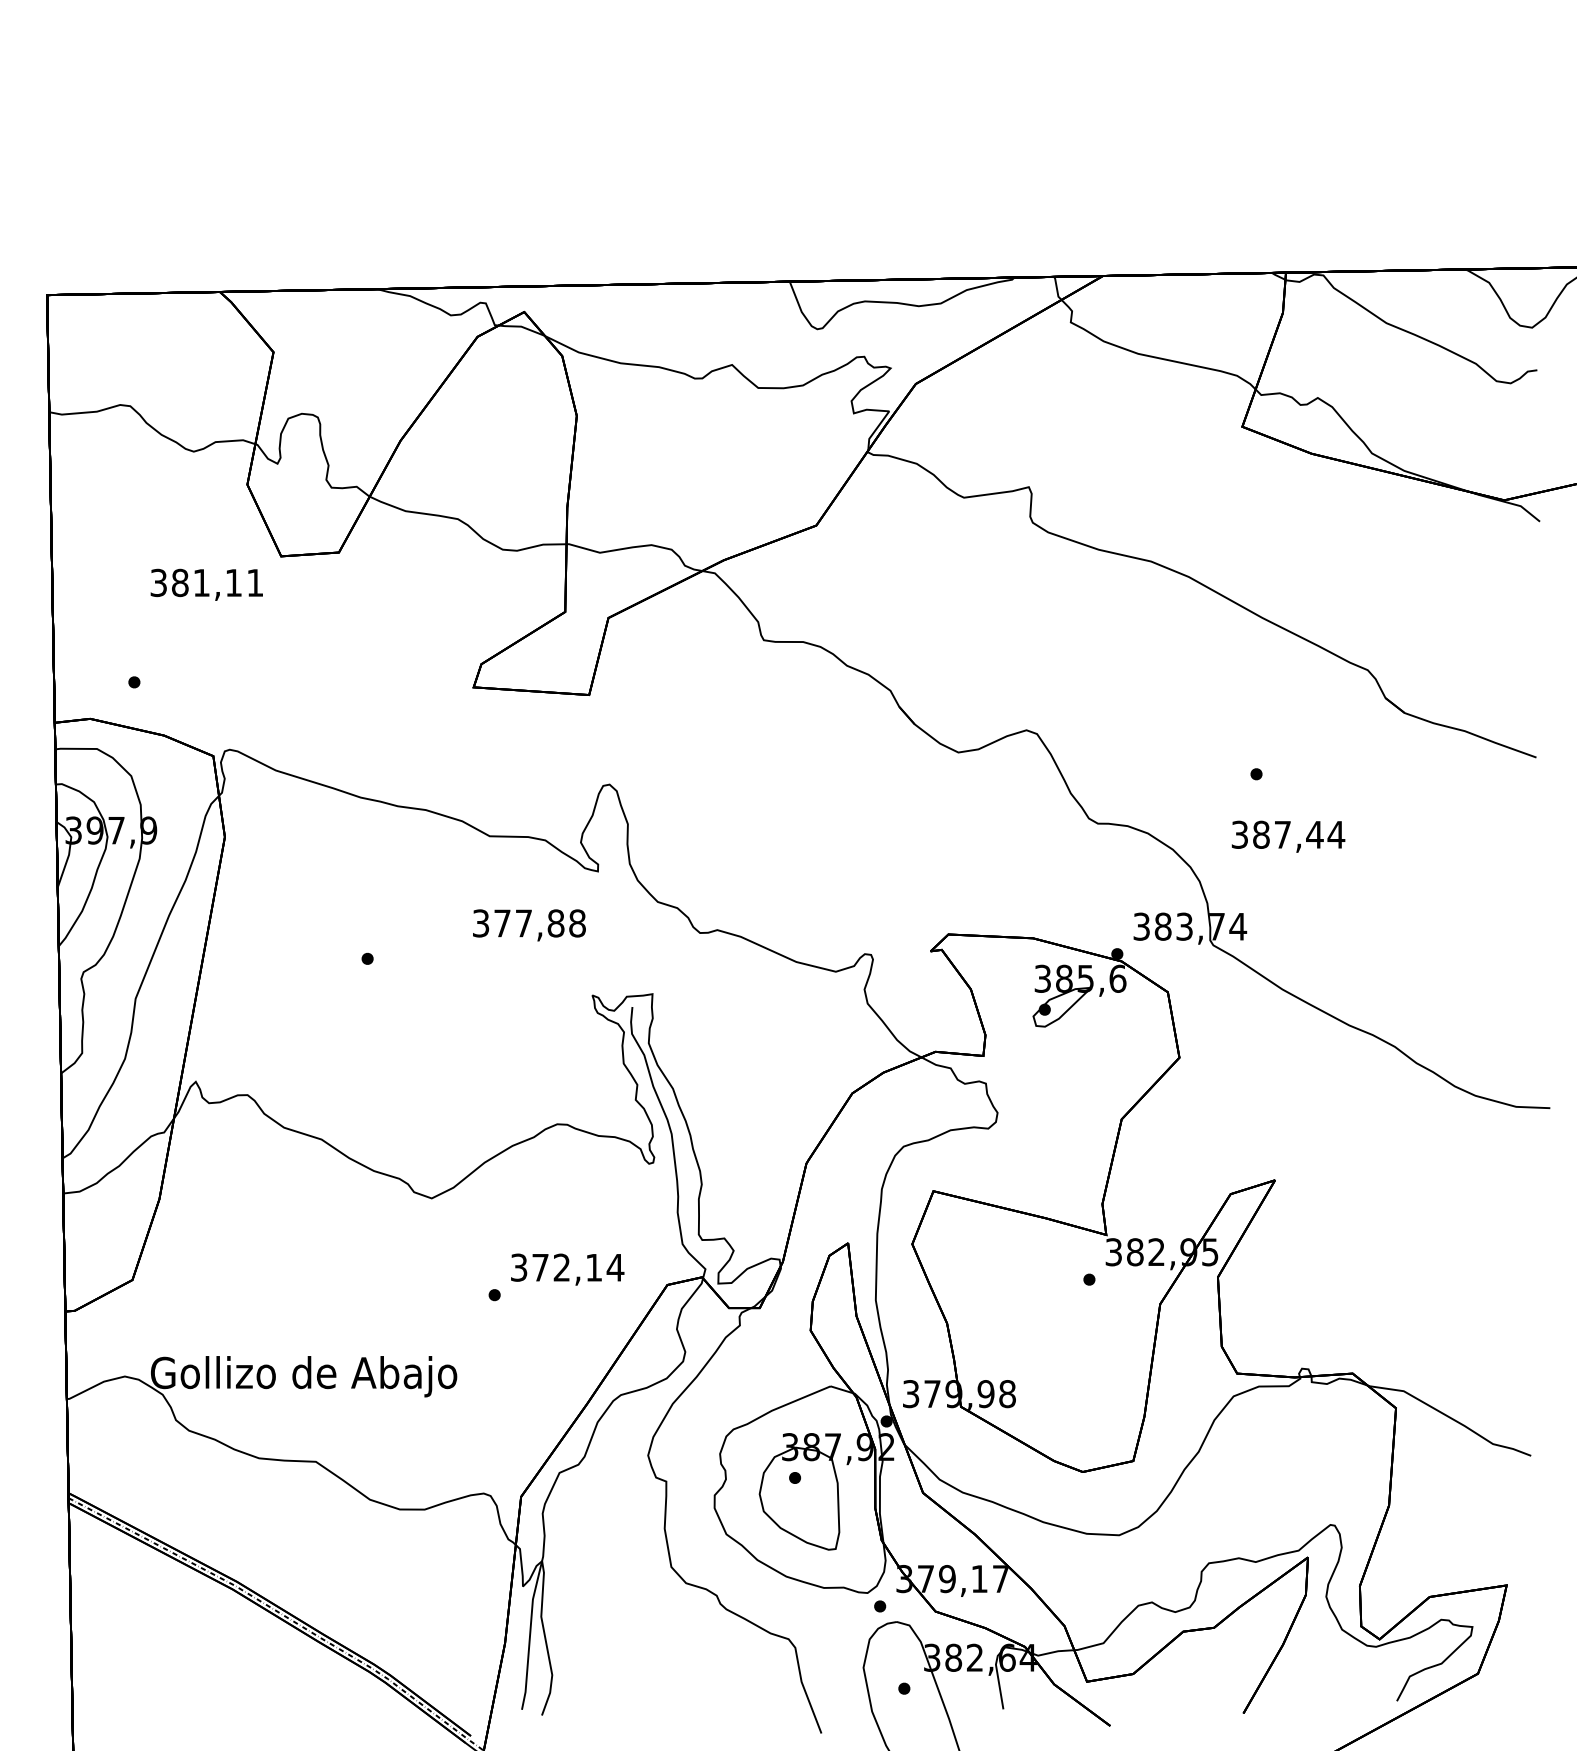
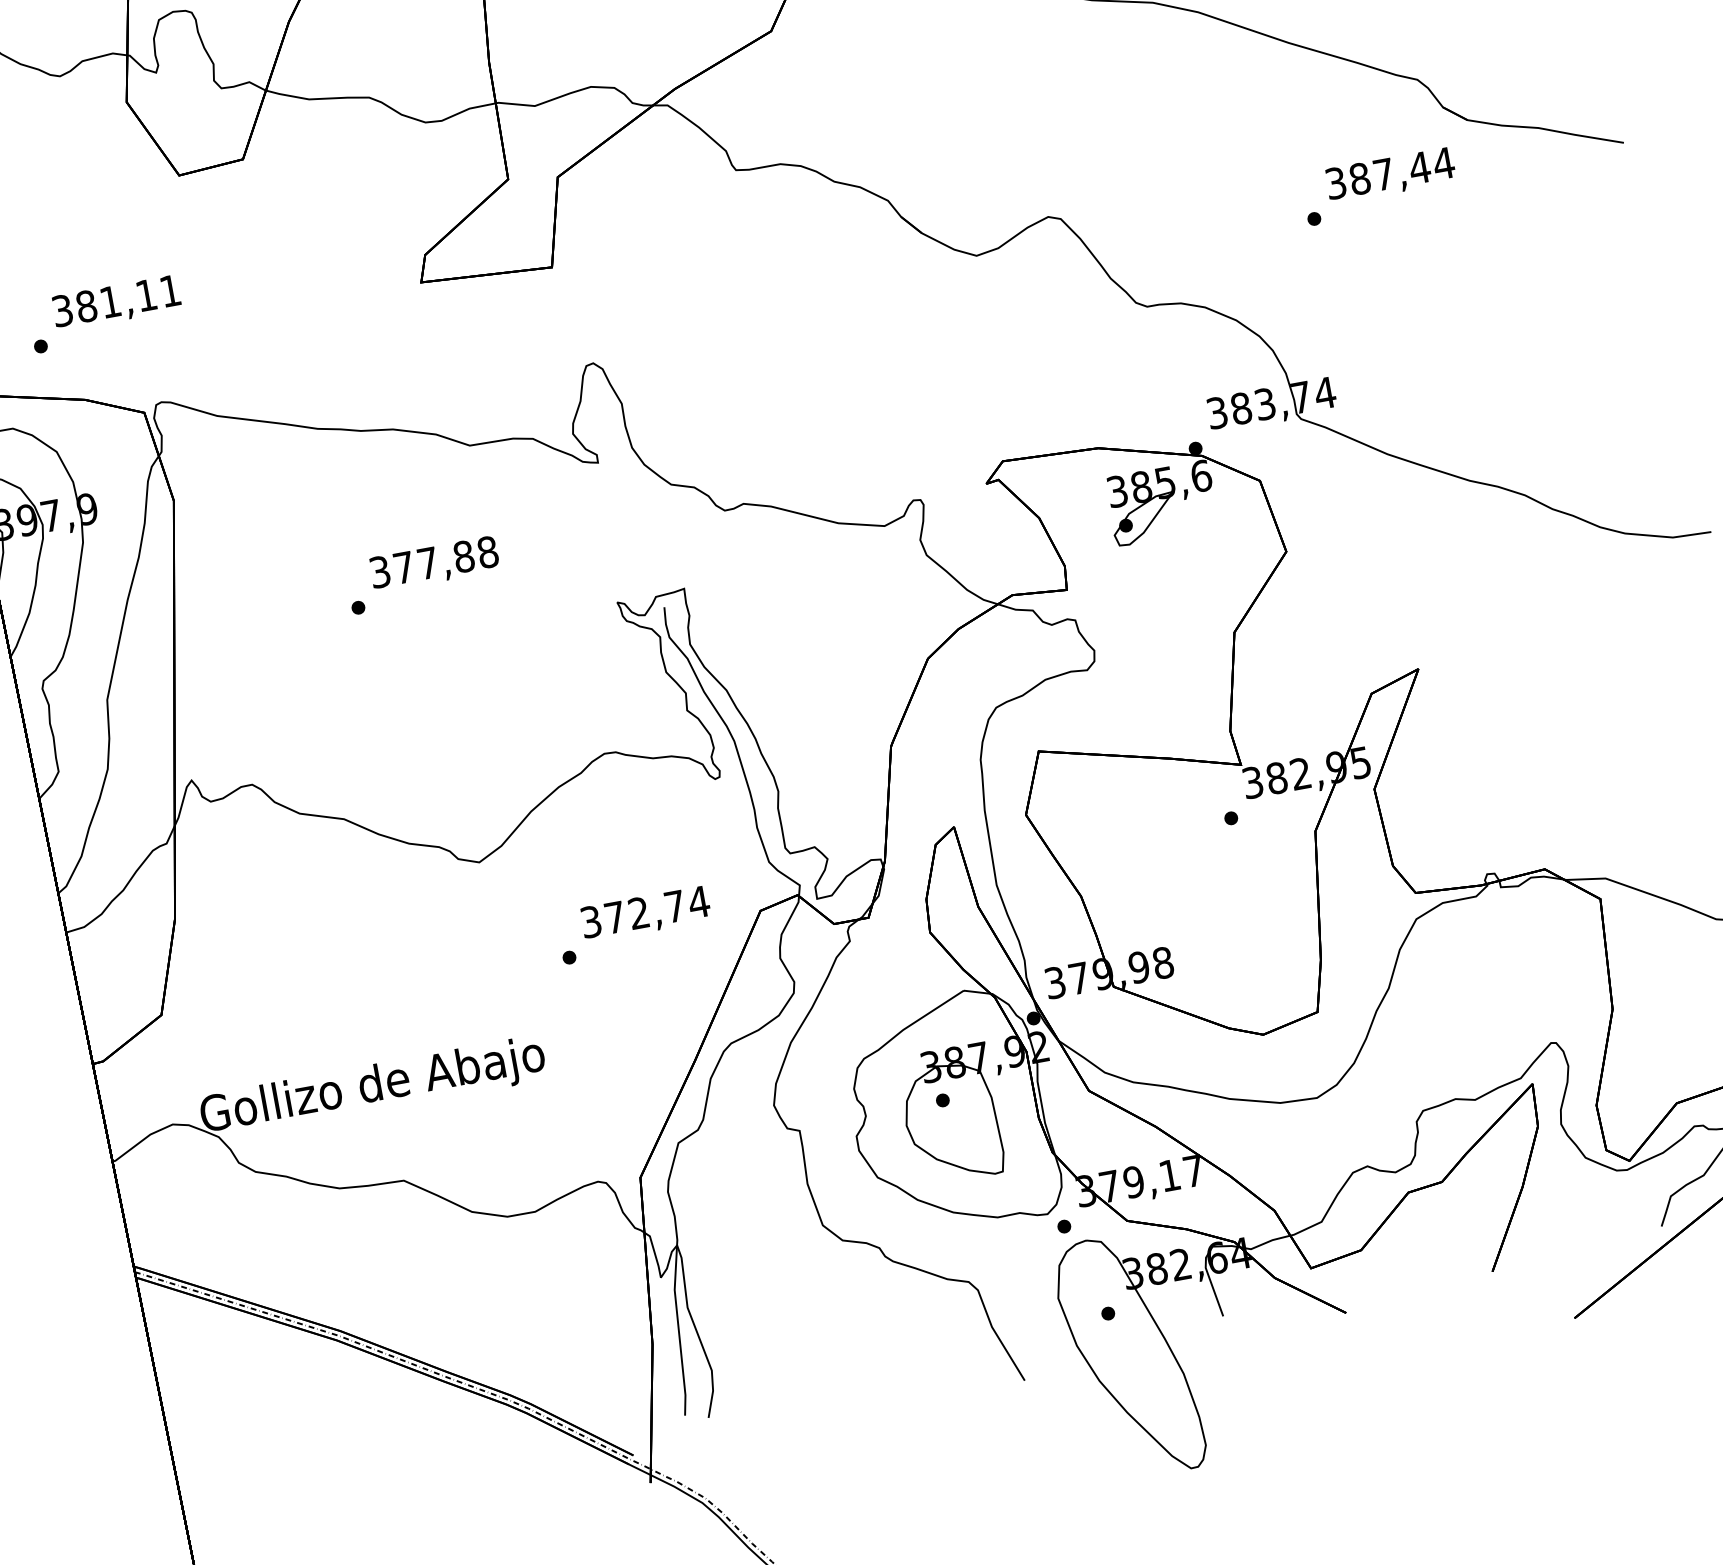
text: (206, 584) -> (116, 302), moved
text: (1288, 836) -> (1390, 175), moved
text: (529, 925) -> (434, 564), moved
text: (593, 1267) -> (674, 906), 372,14 -> 372,74

